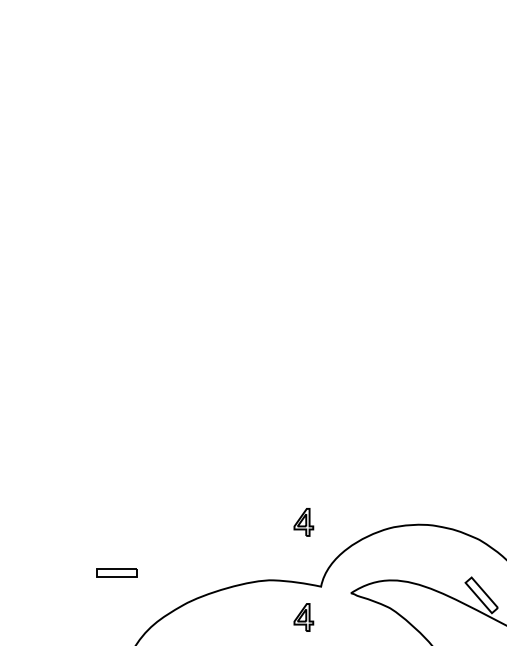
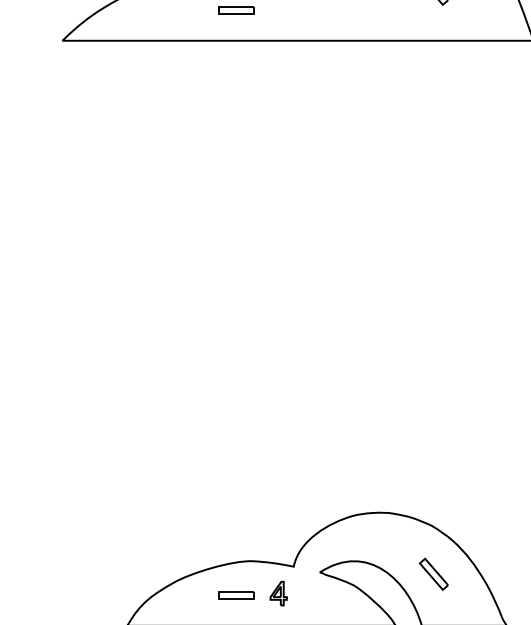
part: (303, 522) -> (278, 510), removed
part: (116, 572) -> (236, 595), moved

